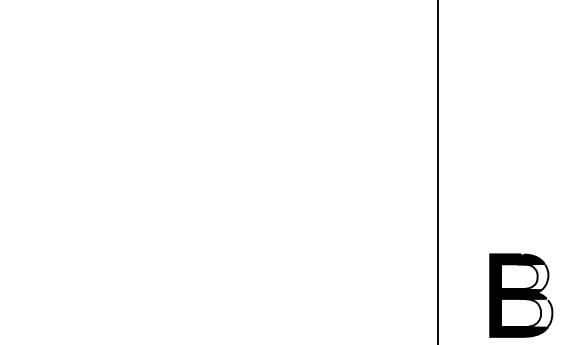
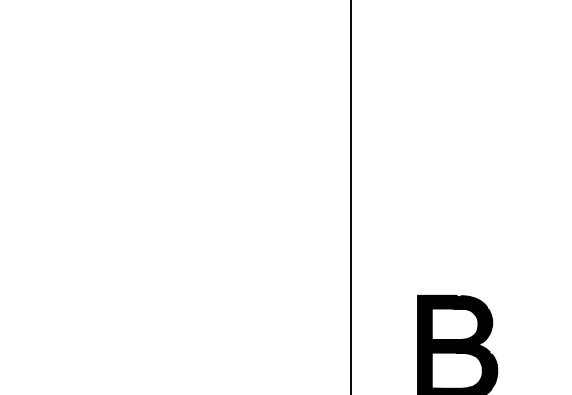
fill: (524, 277) -> (461, 325), added
fill: (526, 312) -> (464, 369), added

